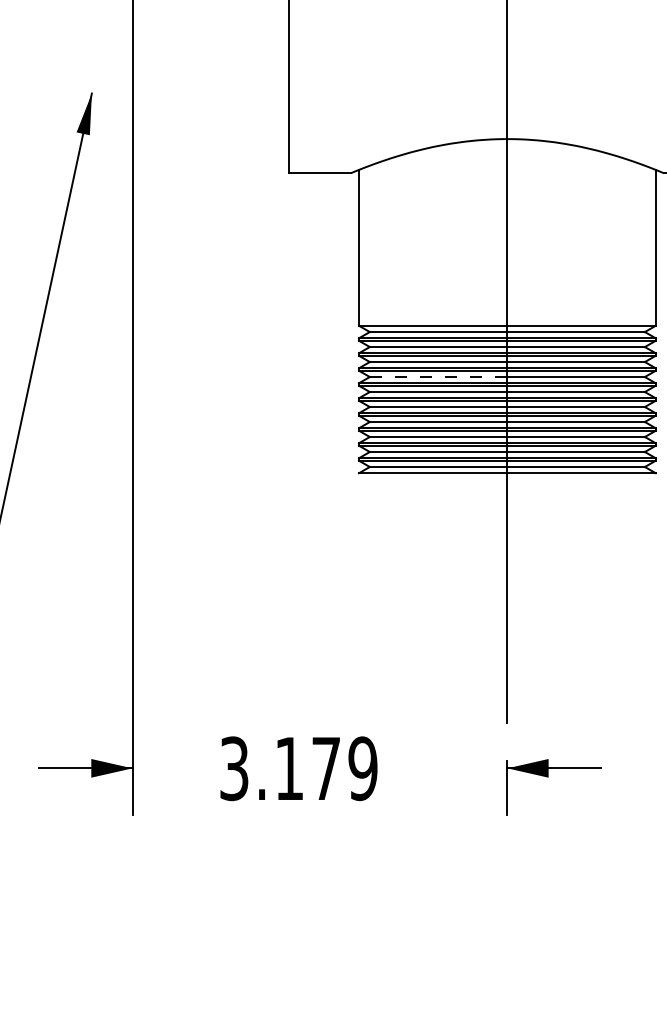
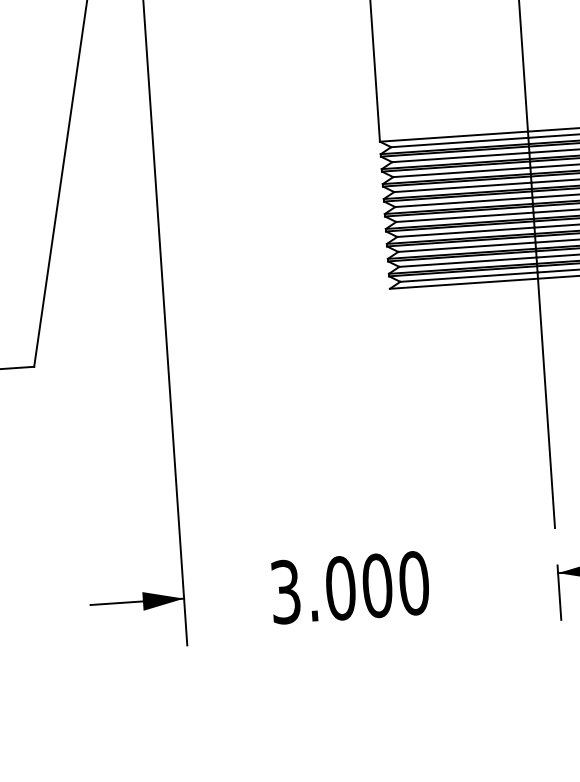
line: (438, 377) -> (462, 187), dashed -> solid
text: (326, 768) -> (377, 585), 3.179 -> 3.000

